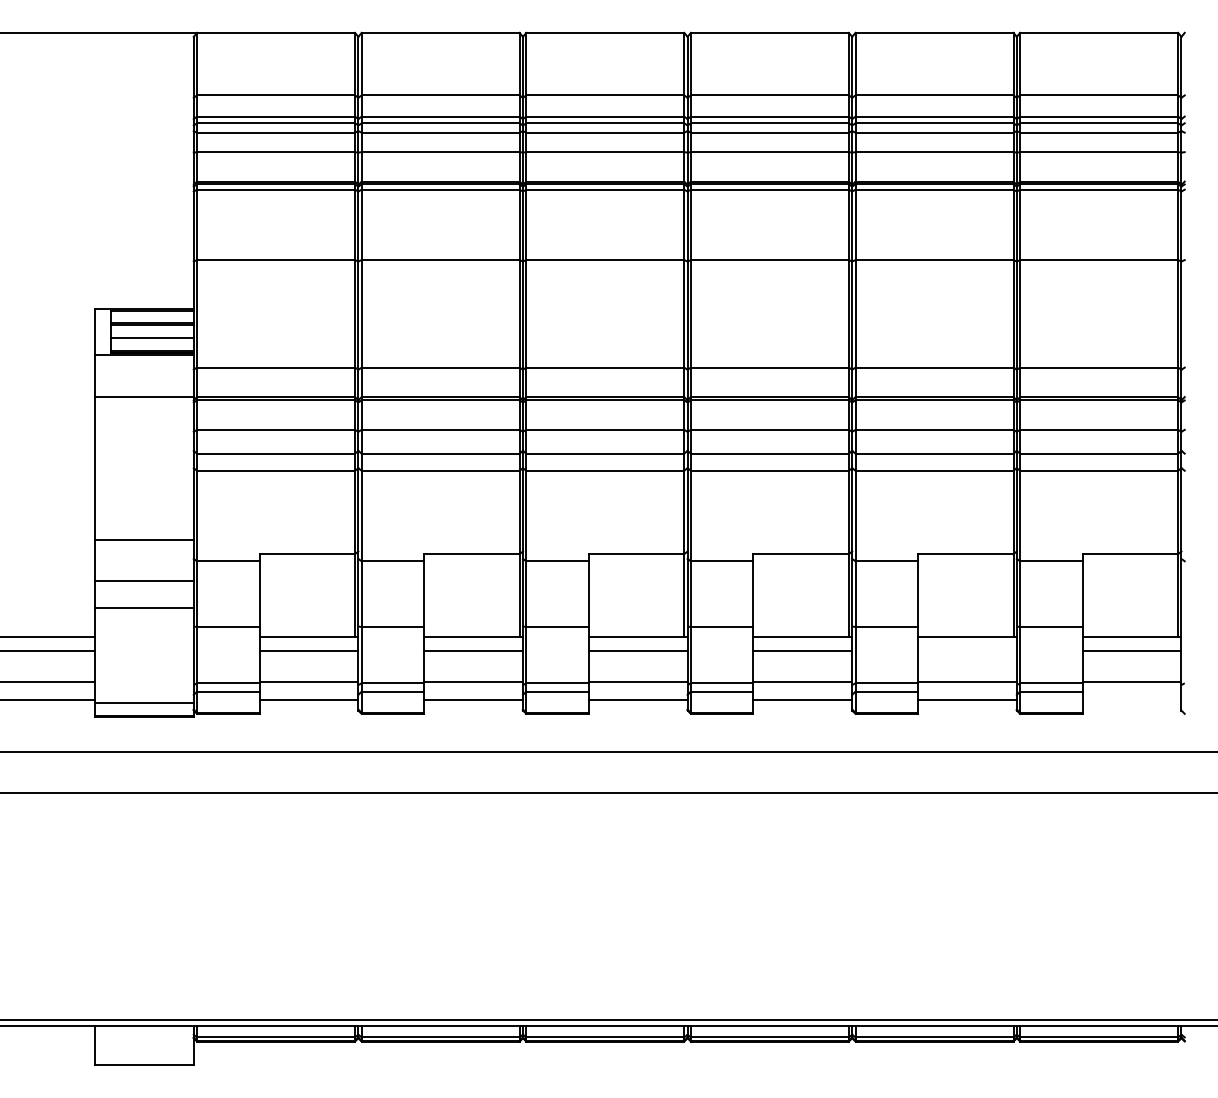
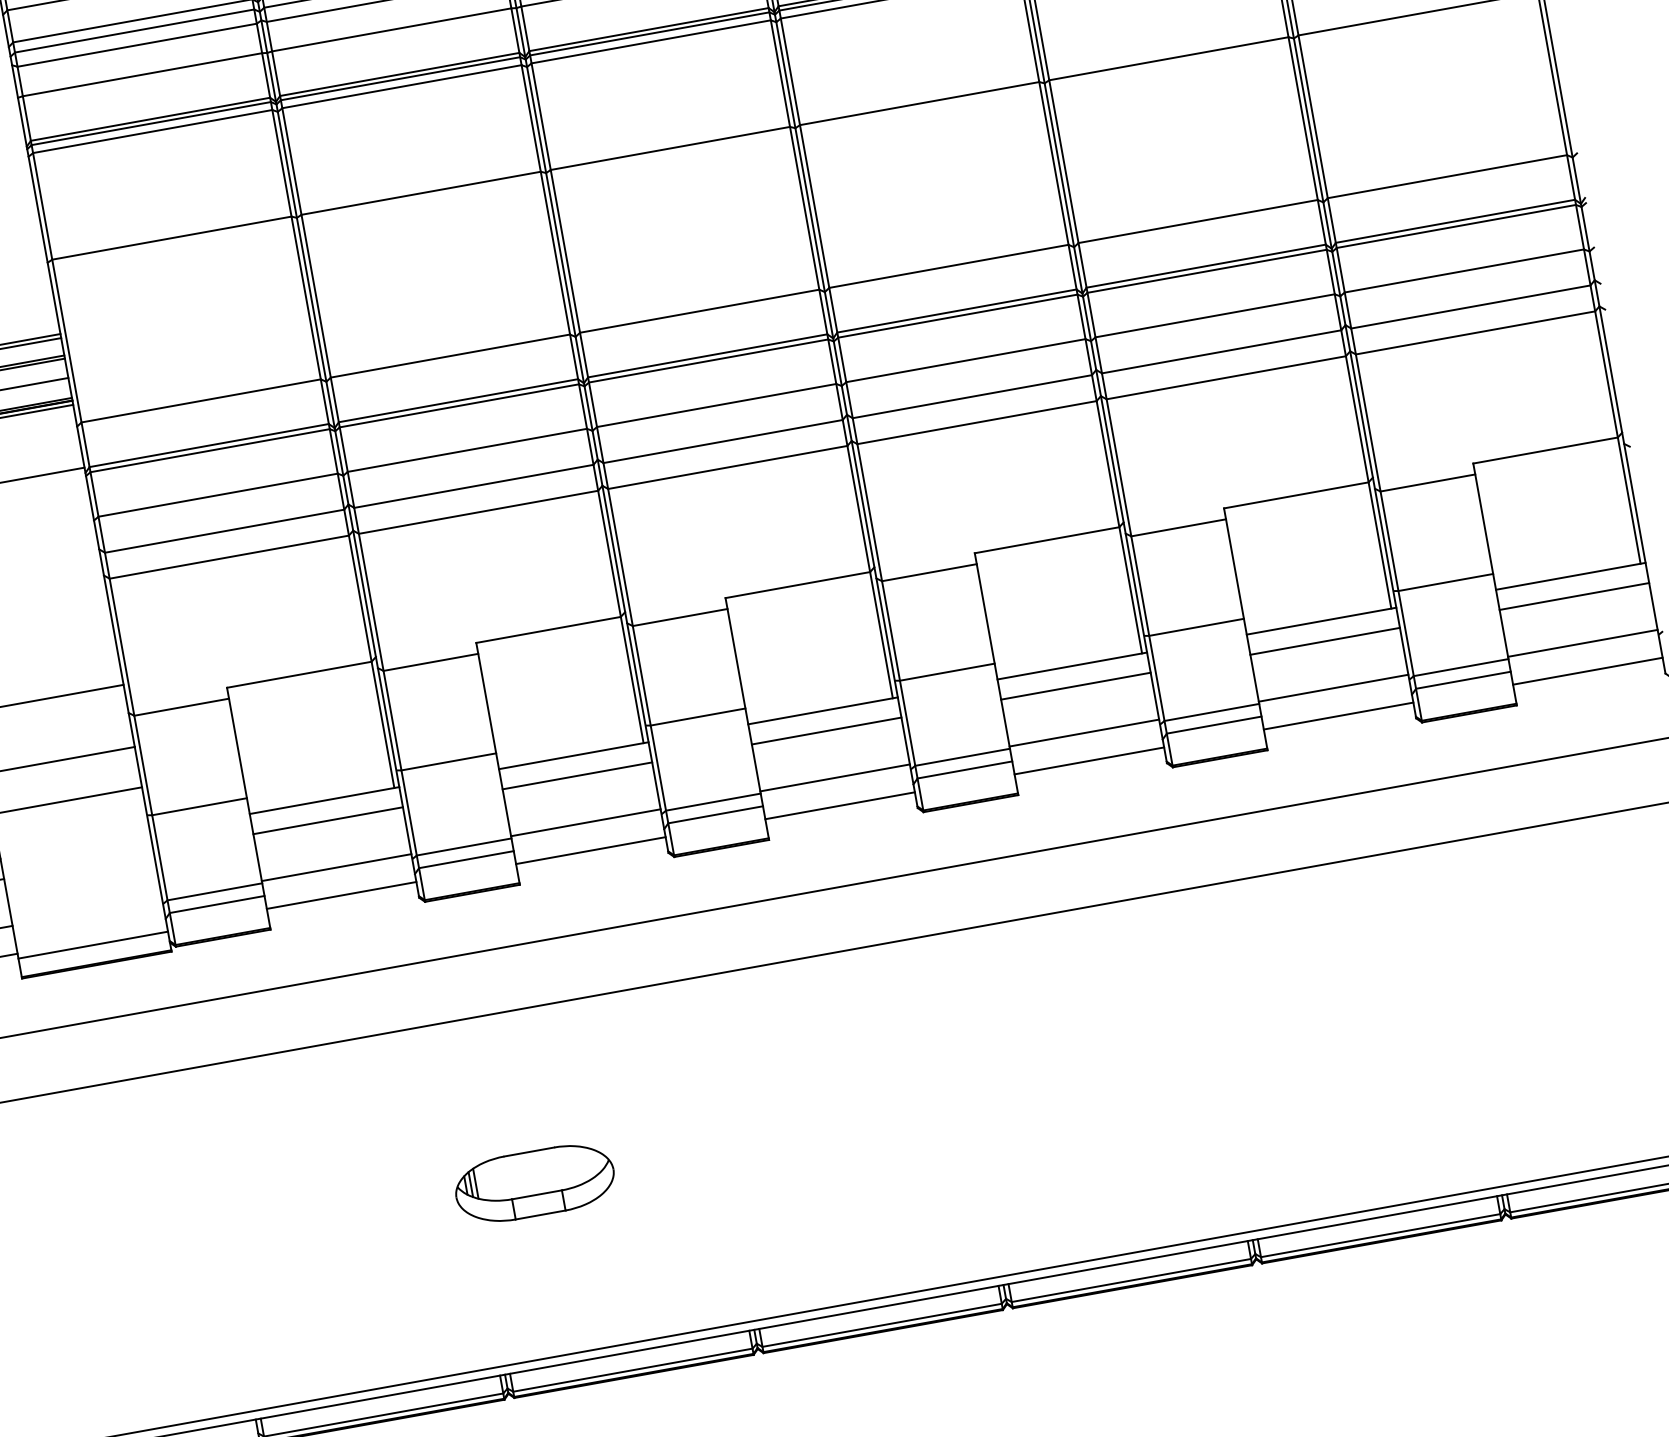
line: (967, 650) -> (1325, 640), added
line: (1131, 700) -> (1587, 671), added
part: (399, 906) -> (534, 1183), added

